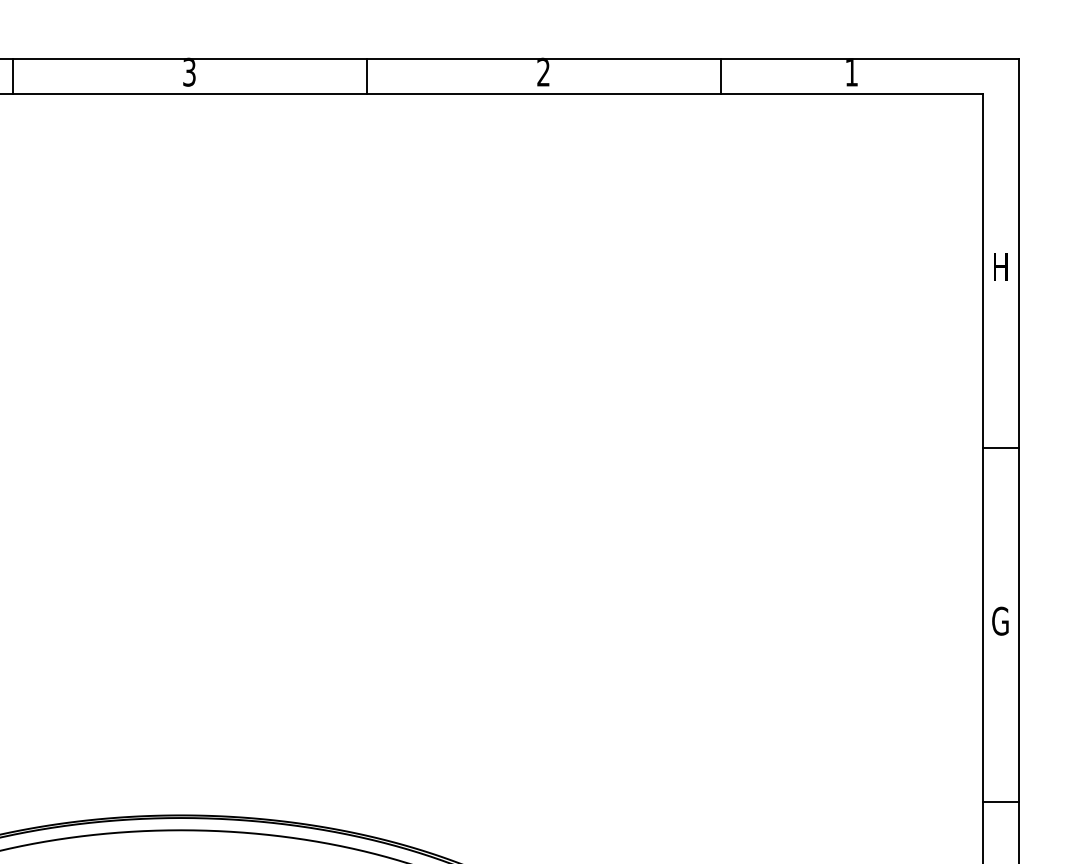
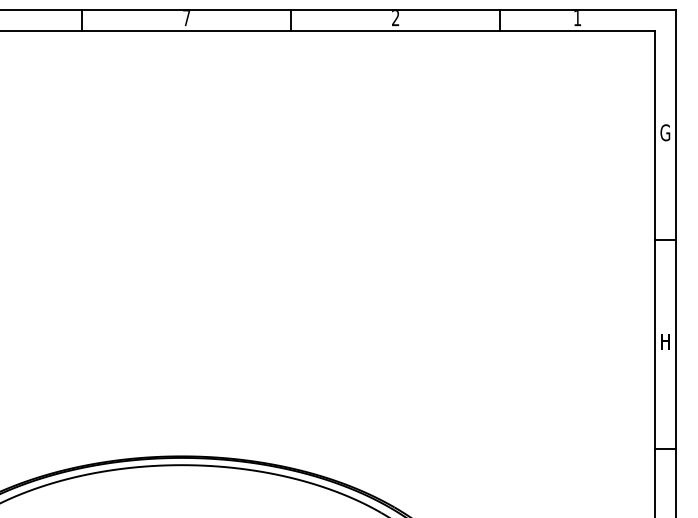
text: (189, 73) -> (186, 18), 3 -> 7
text: (1000, 266) -> (665, 132), H -> G
text: (1000, 620) -> (665, 341), G -> H

